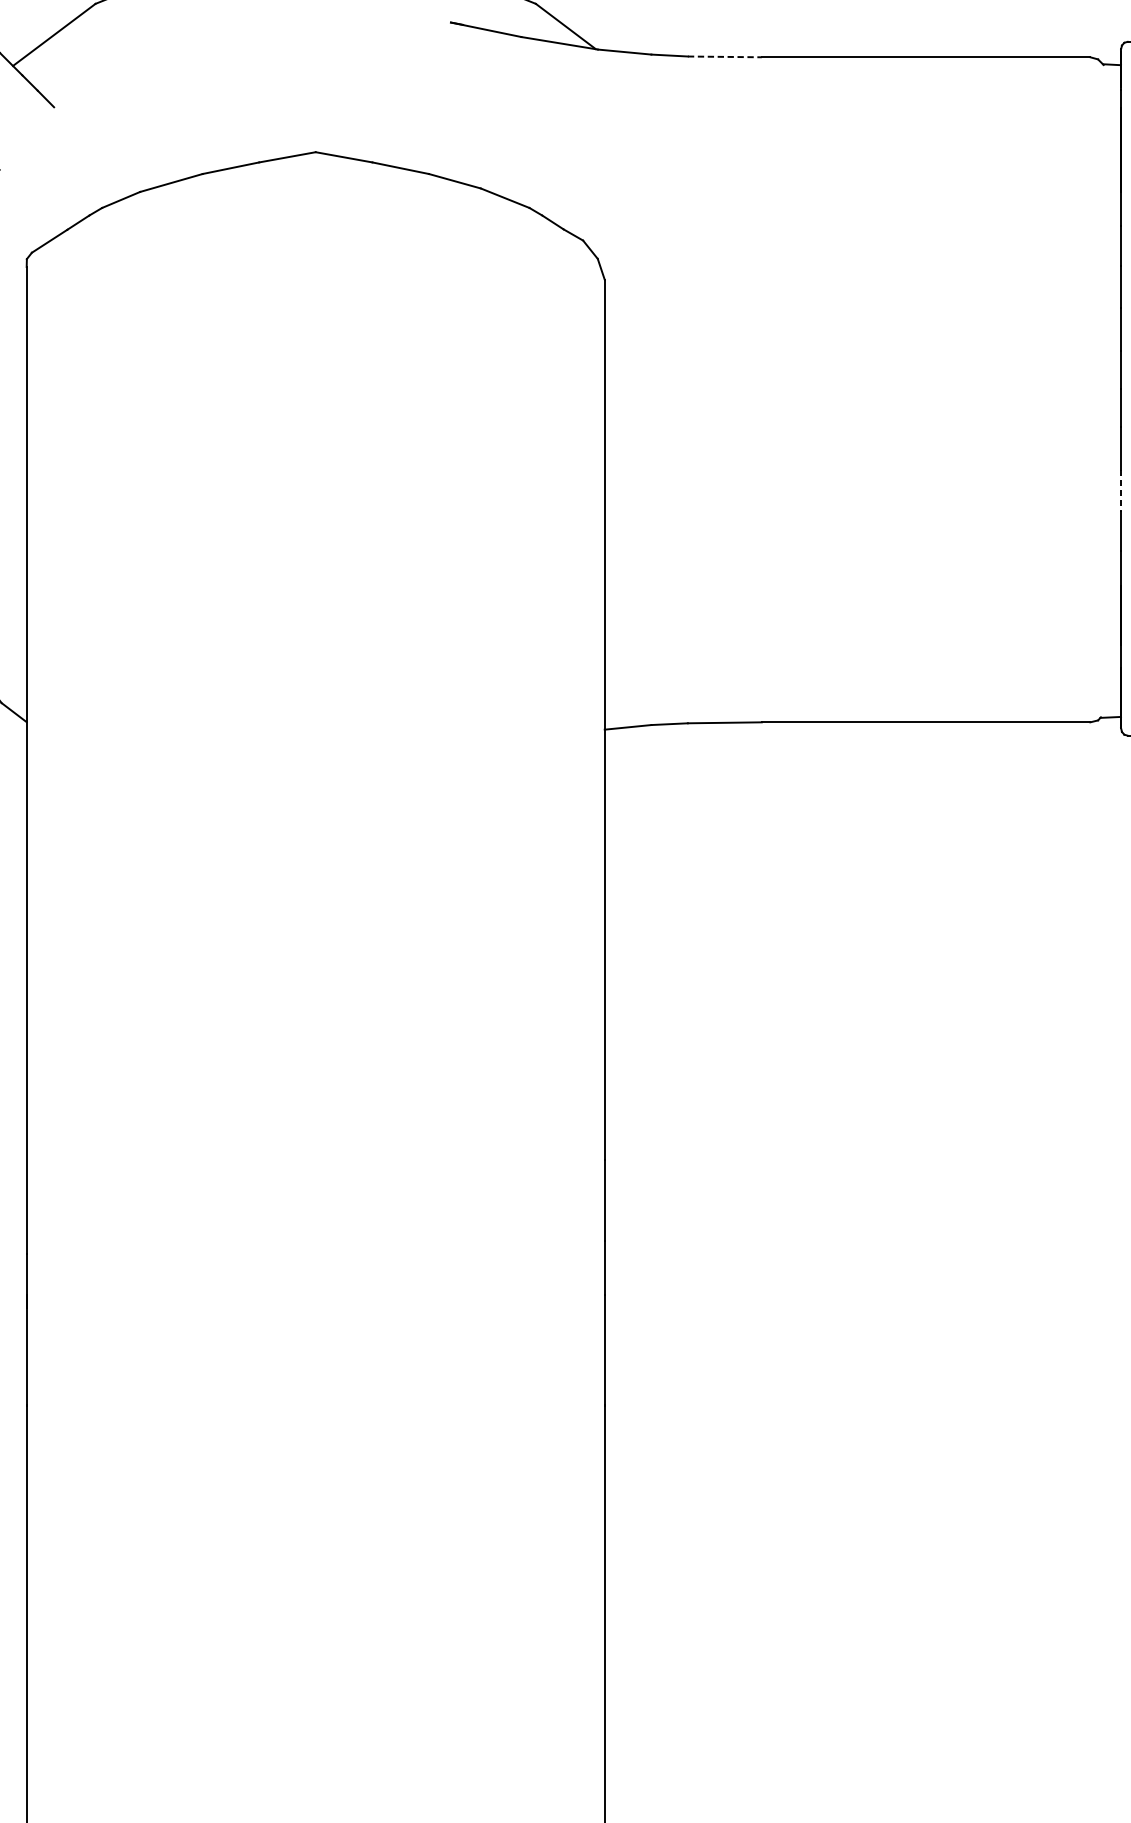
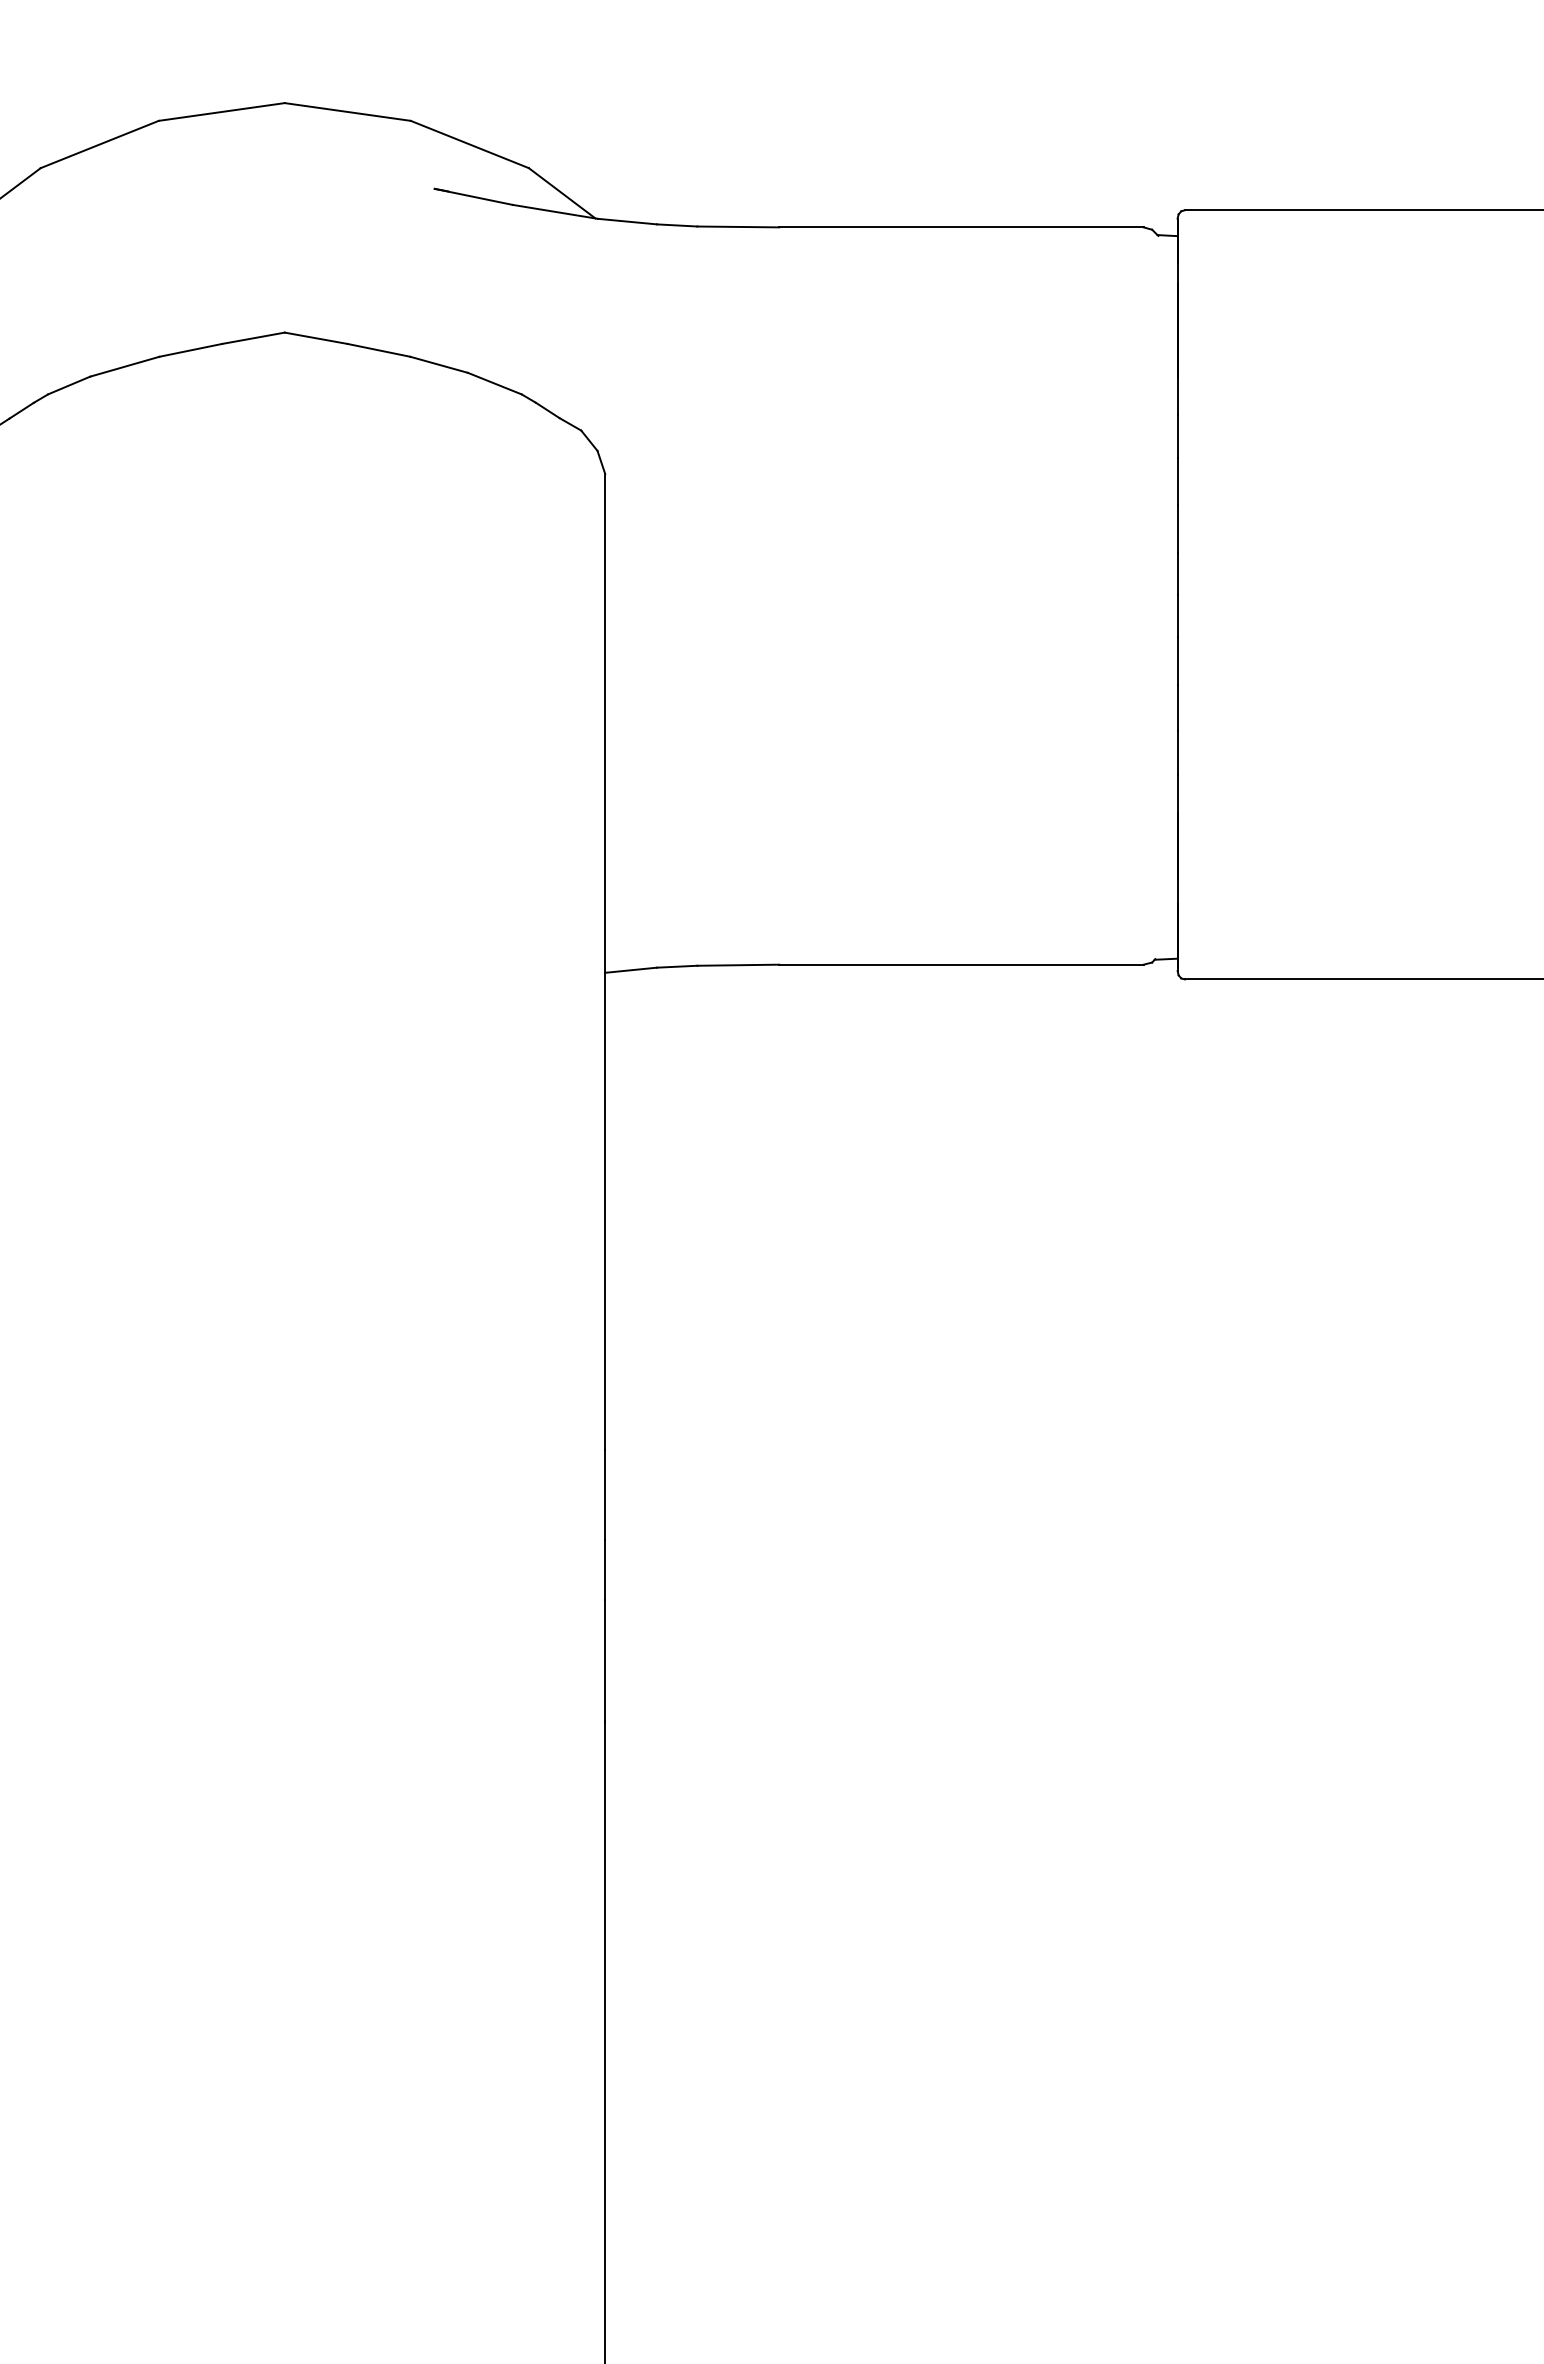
line: (724, 56) -> (738, 226), dashed -> solid
line: (1120, 491) -> (1177, 708), dashed -> solid

